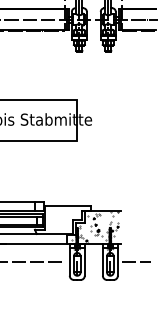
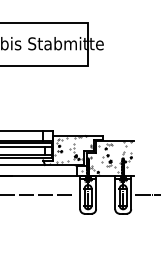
hatch: (61, 219) -> (71, 149), added

